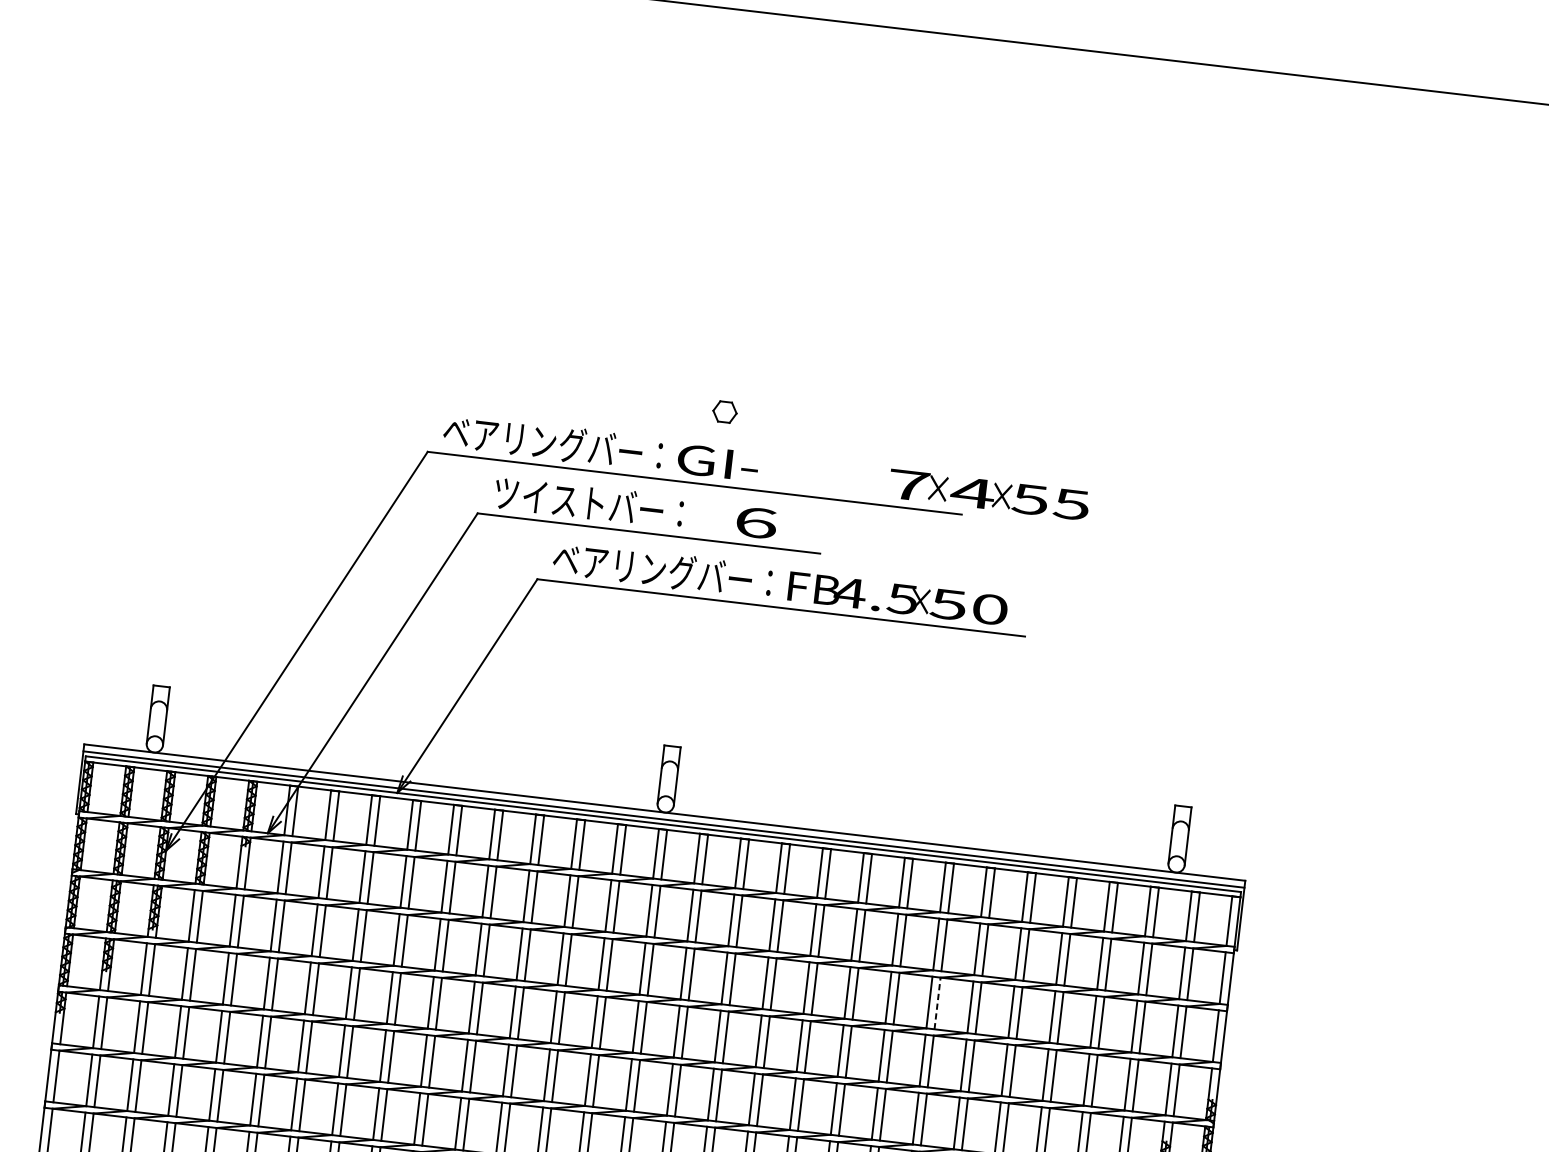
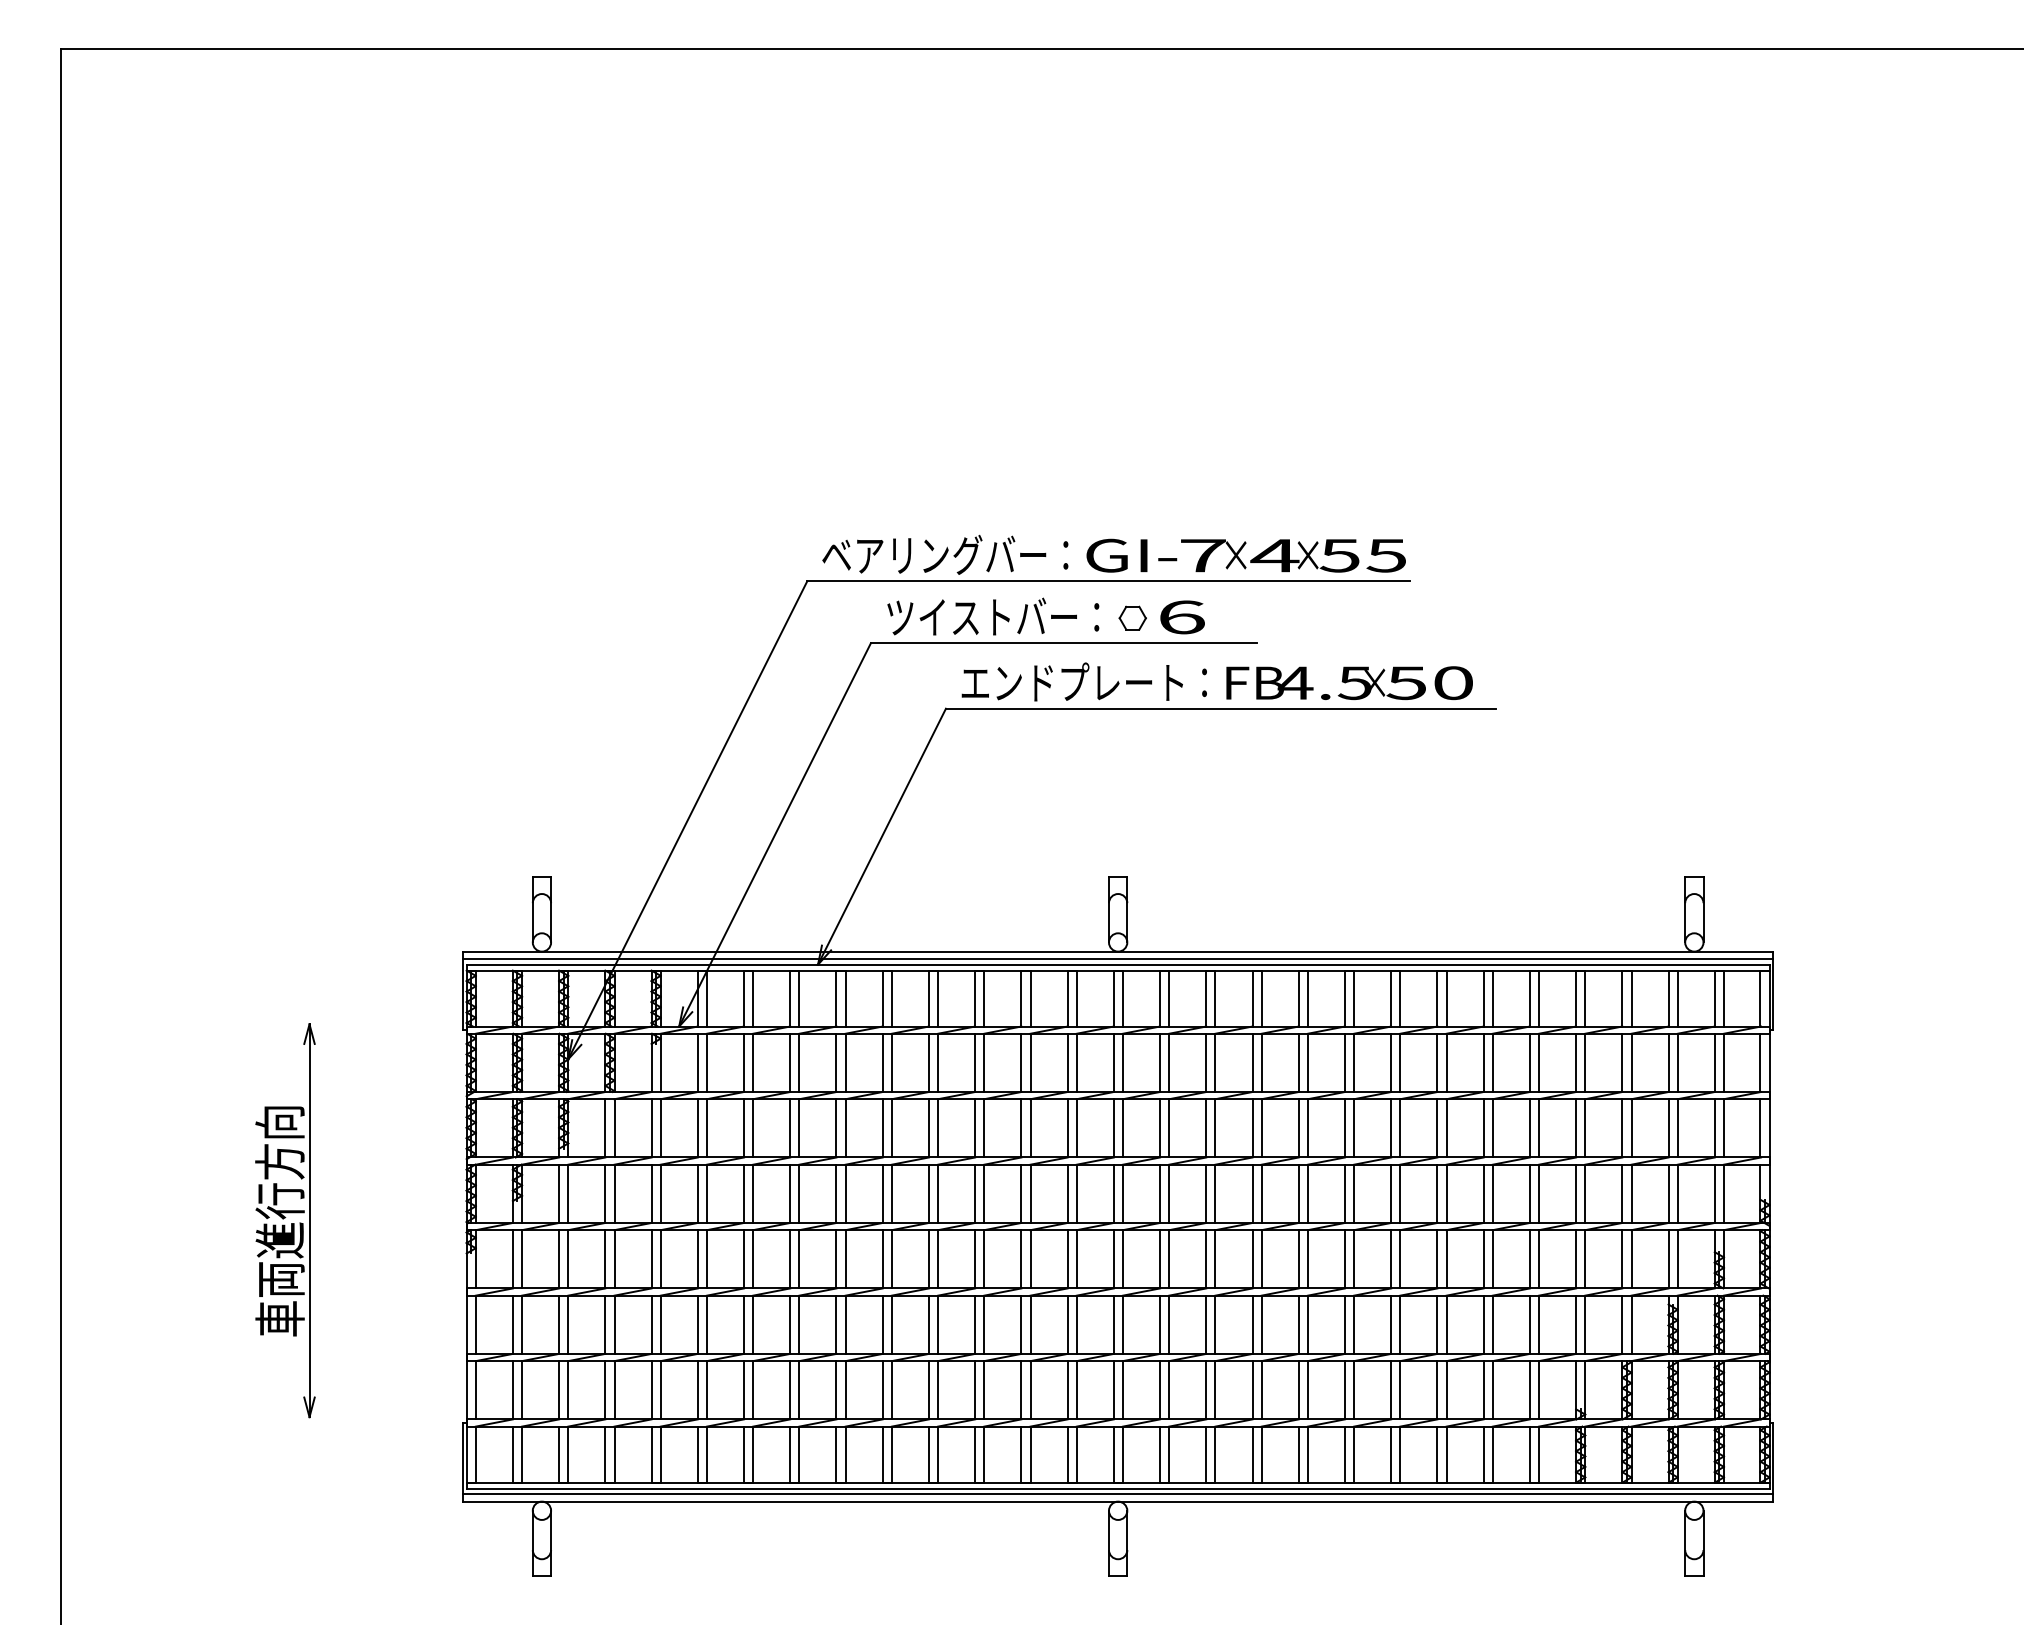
part: (724, 411) -> (1132, 617), moved
text: (989, 494) -> (1293, 555), moved
text: (652, 569) -> (1072, 682), ベアリングバー： -> エンドプレート：
line: (937, 1002) -> (1446, 1127), dashed -> solid

